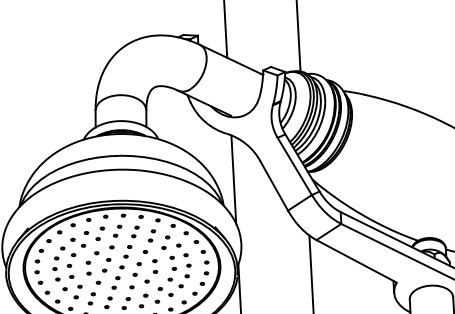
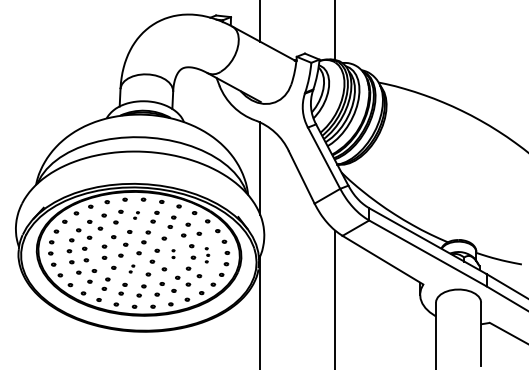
part: (117, 231) -> (136, 215), size x0.6
part: (155, 265) -> (173, 253), size x0.6
part: (187, 266) -> (207, 255), size x0.6
part: (115, 282) -> (131, 268), size x0.6

